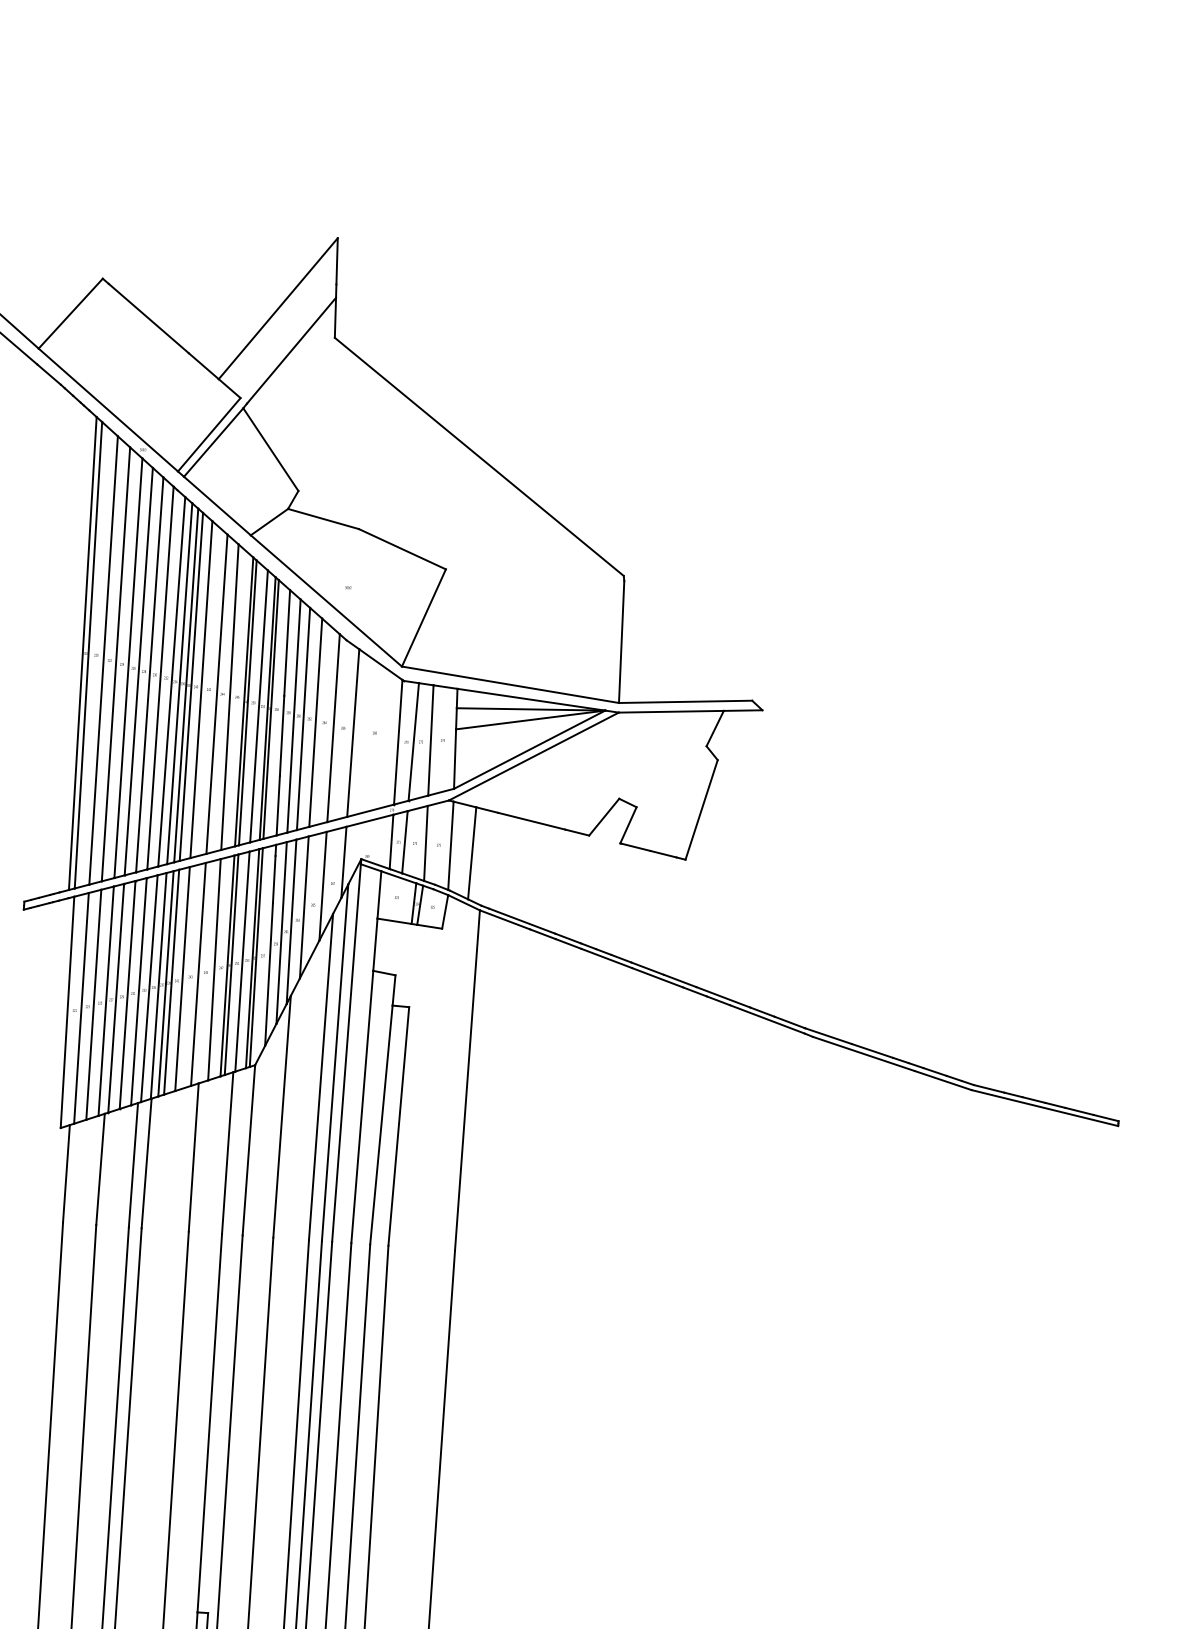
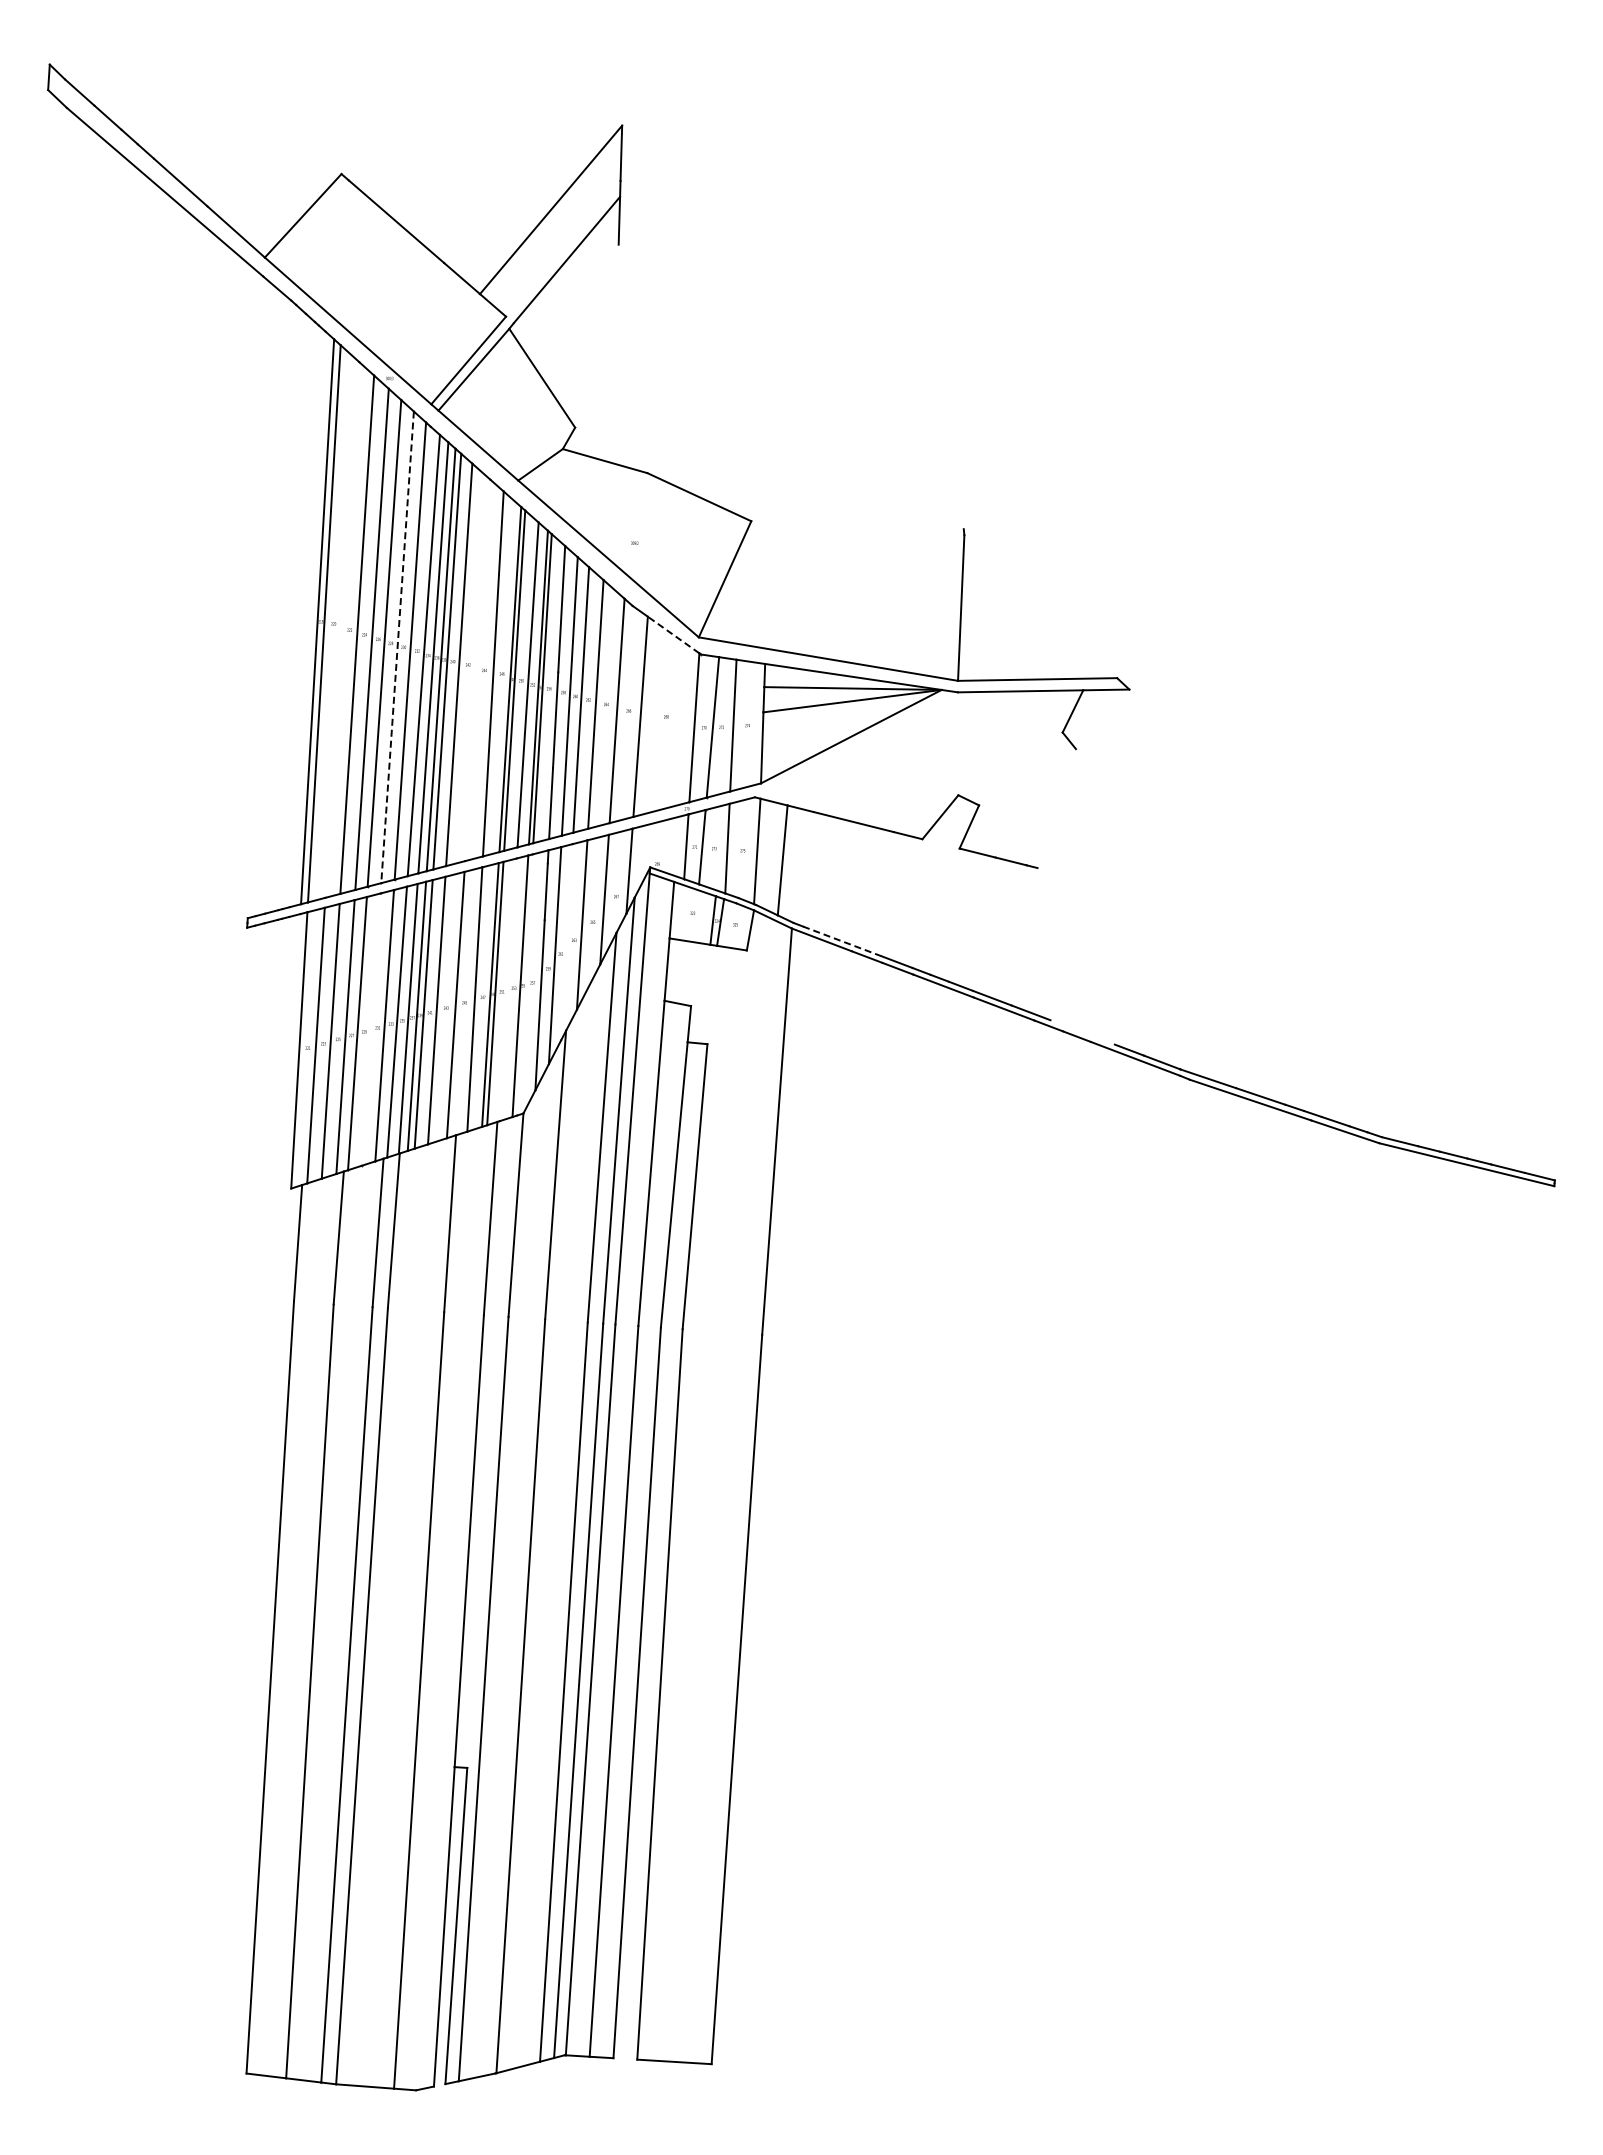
line: (478, 456) -> (790, 386), removed
line: (103, 659) -> (342, 629), removed
line: (380, 665) -> (673, 635), solid -> dashed
line: (149, 675) -> (397, 647), solid -> dashed
line: (216, 694) -> (477, 670), removed
line: (533, 756) -> (855, 744), removed
line: (701, 809) -> (1056, 808), removed
line: (522, 921) -> (842, 941), solid -> dashed
line: (291, 922) -> (566, 942), removed
line: (256, 957) -> (524, 984), removed
line: (241, 961) -> (507, 989), removed
line: (127, 994) -> (370, 1029), removed
line: (723, 997) -> (1082, 1032), removed

